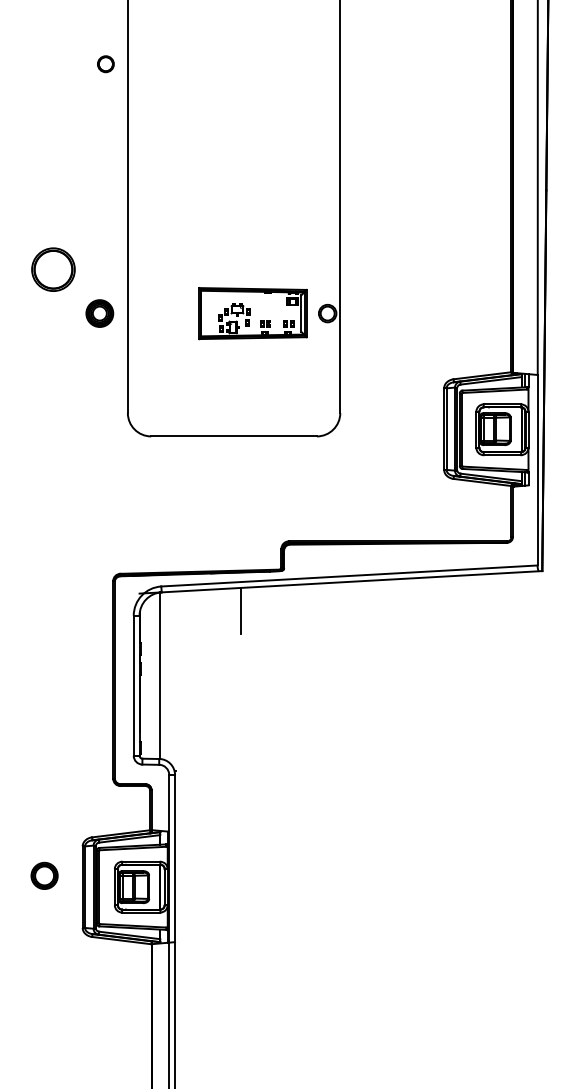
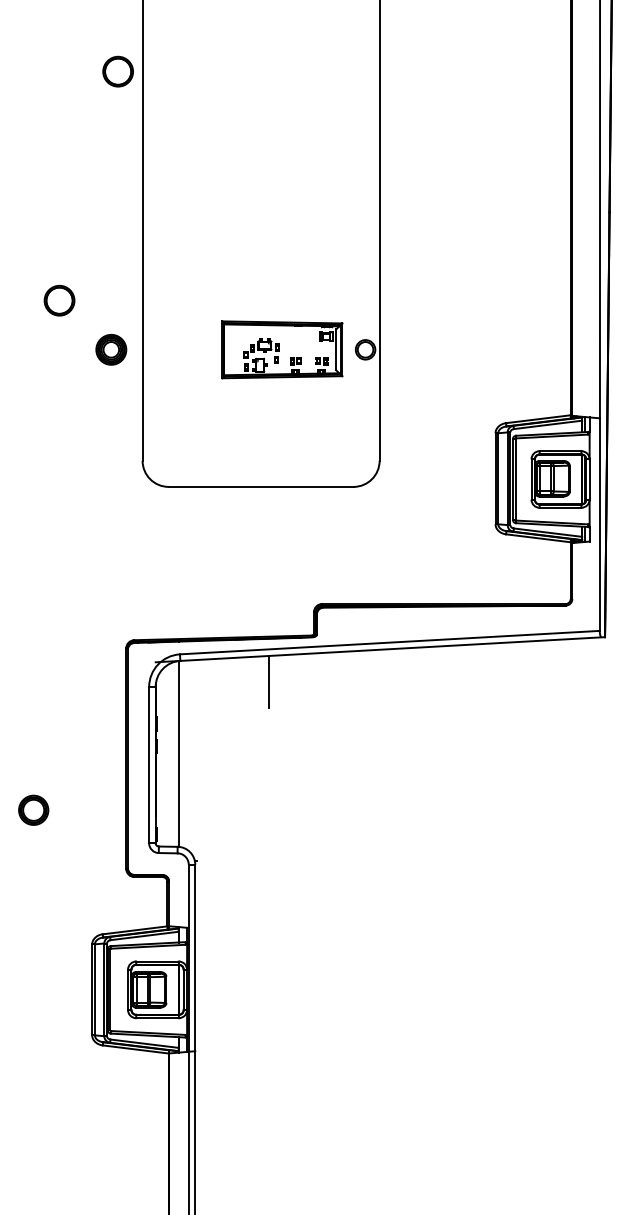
part: (105, 64) -> (117, 71), size x1.67
part: (53, 269) -> (59, 300), size x0.62
part: (44, 875) -> (33, 809), moved

